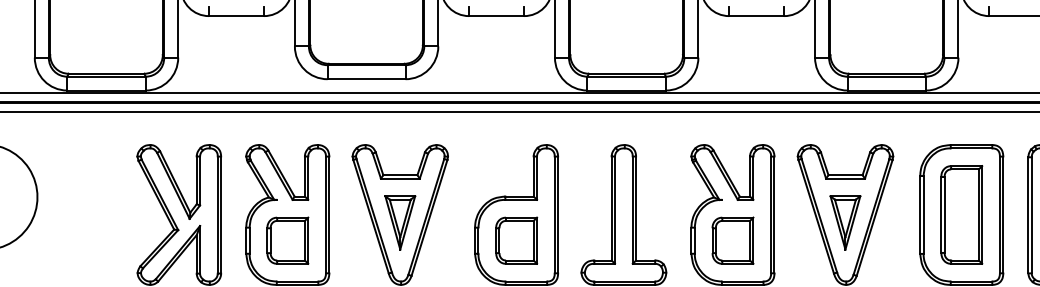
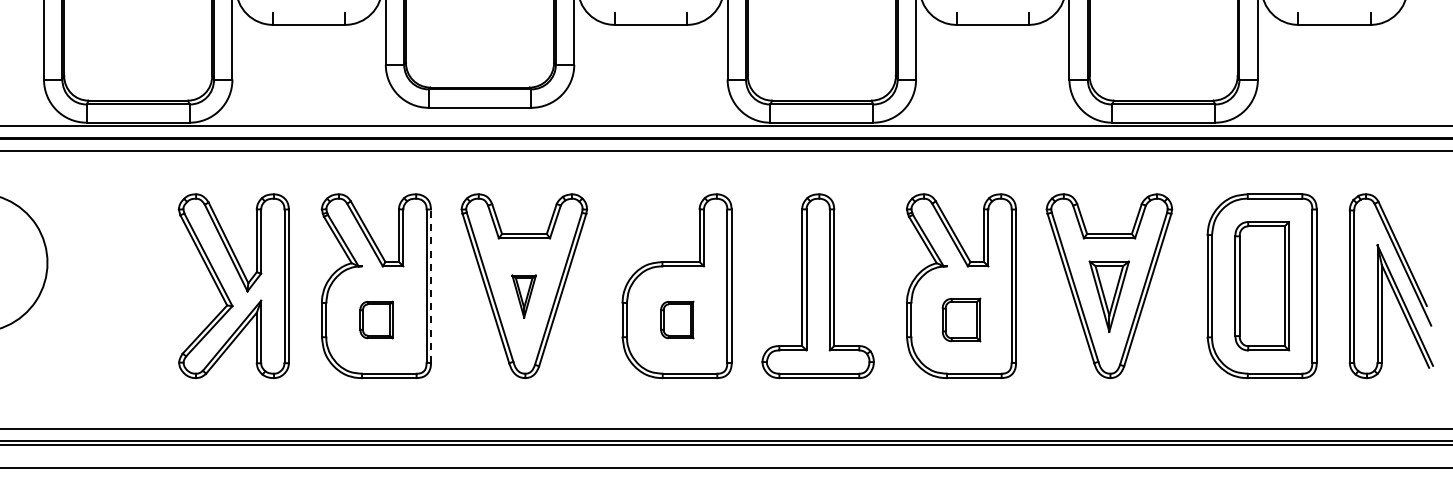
line: (329, 215) -> (431, 286), solid -> dashed
part: (399, 222) -> (523, 296), size x0.6
part: (287, 240) -> (376, 319), size x0.6
part: (516, 240) -> (677, 319), size x0.6
part: (732, 240) -> (961, 319), size x0.7

